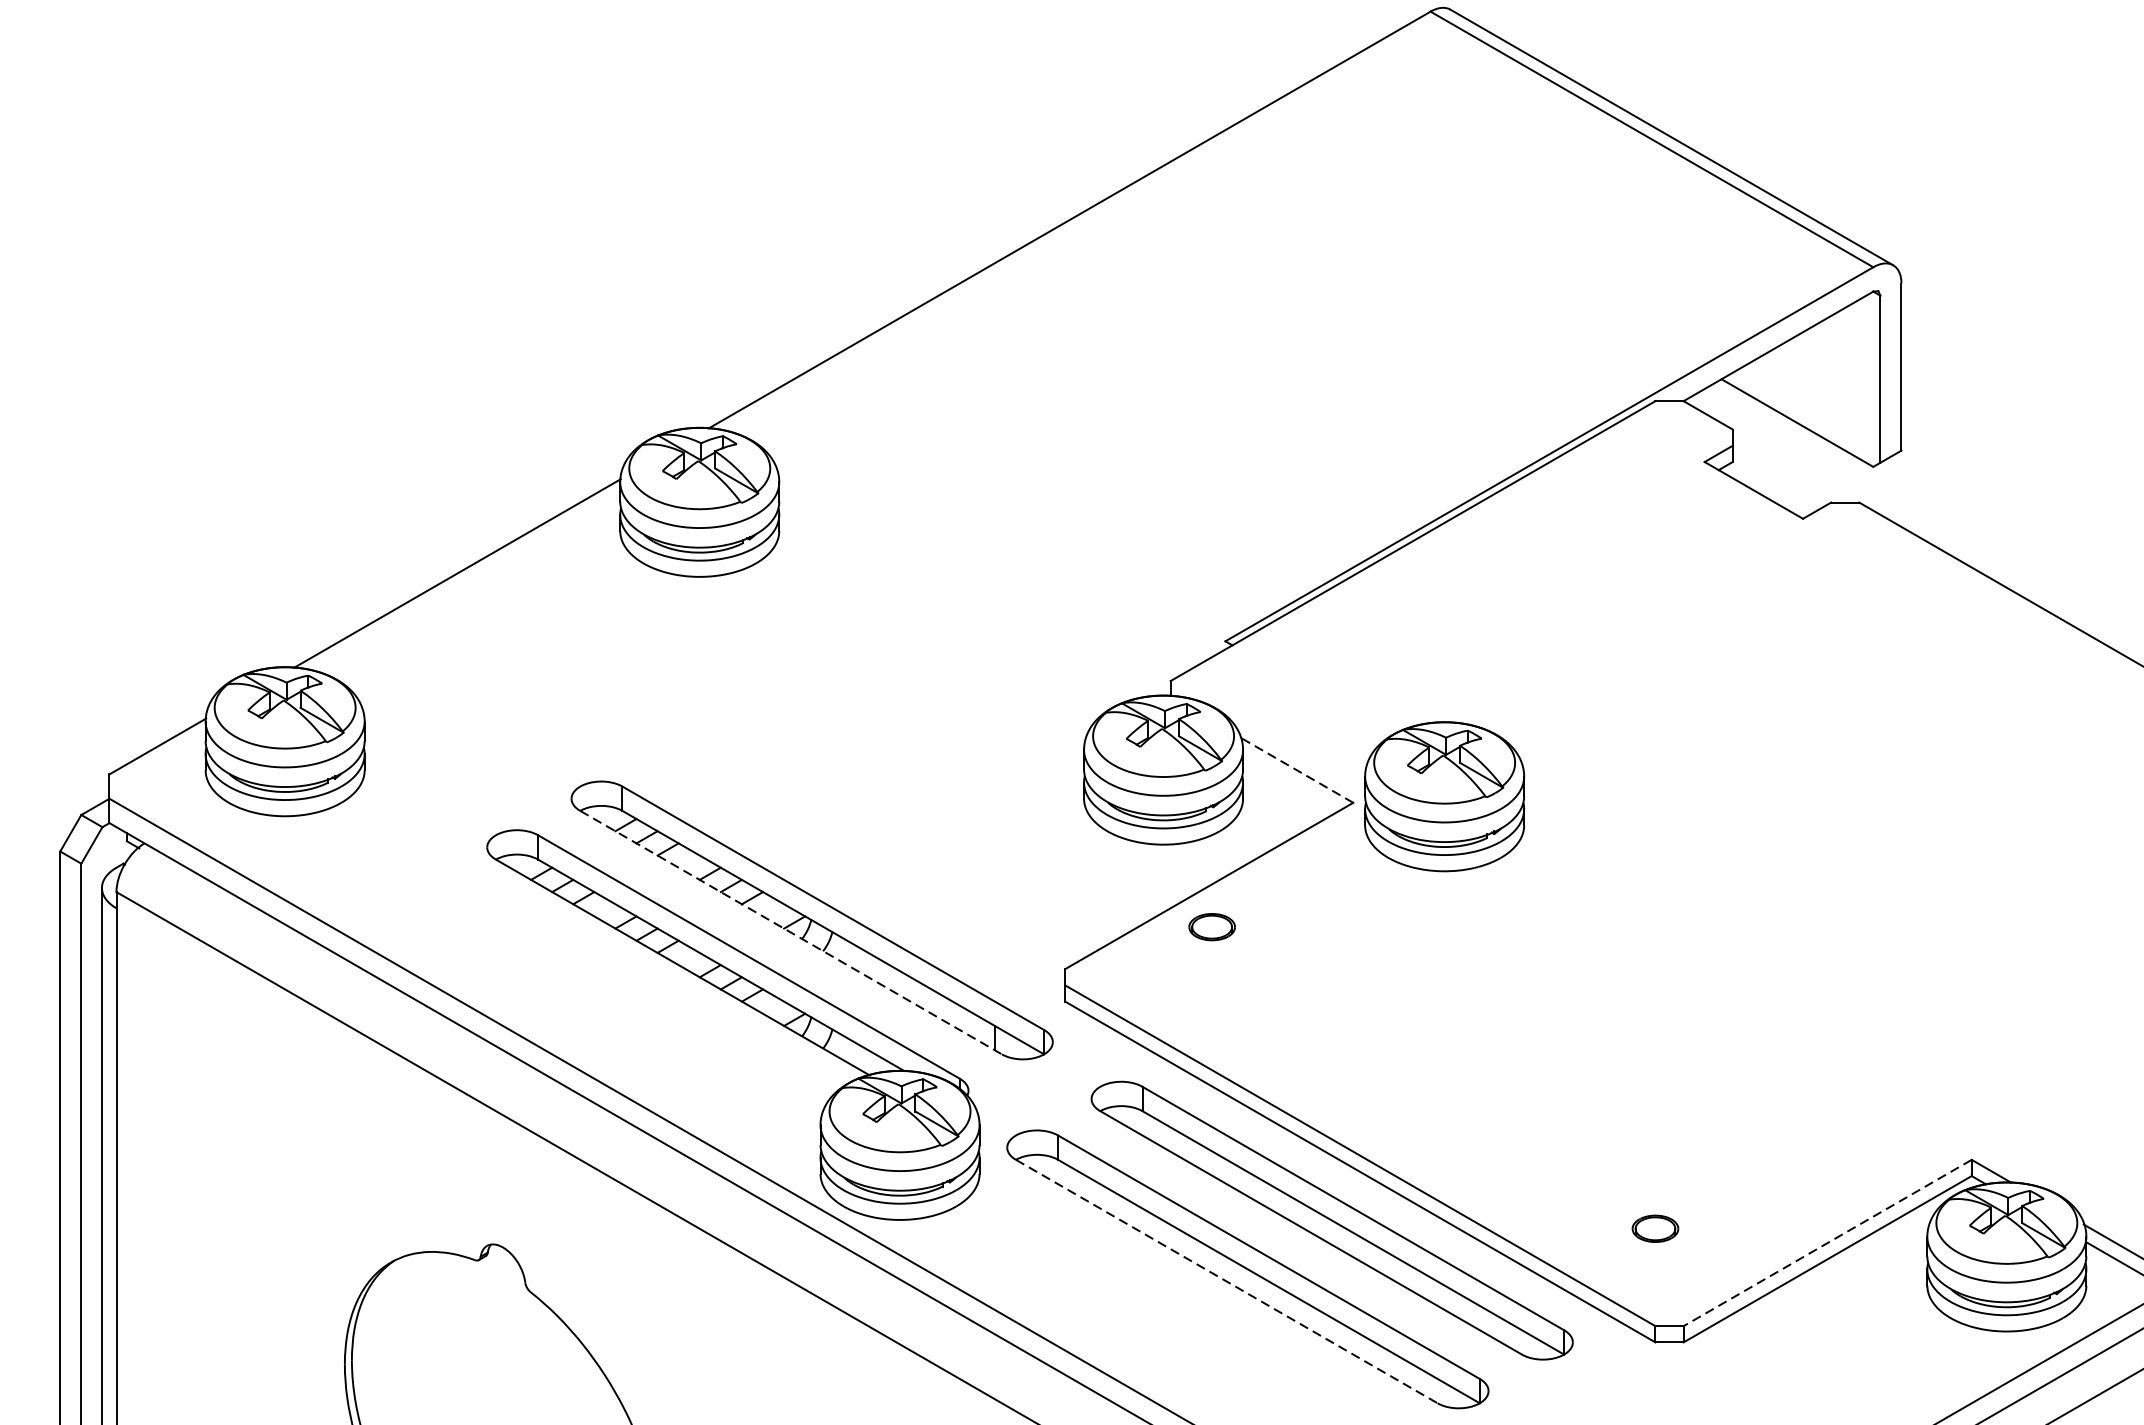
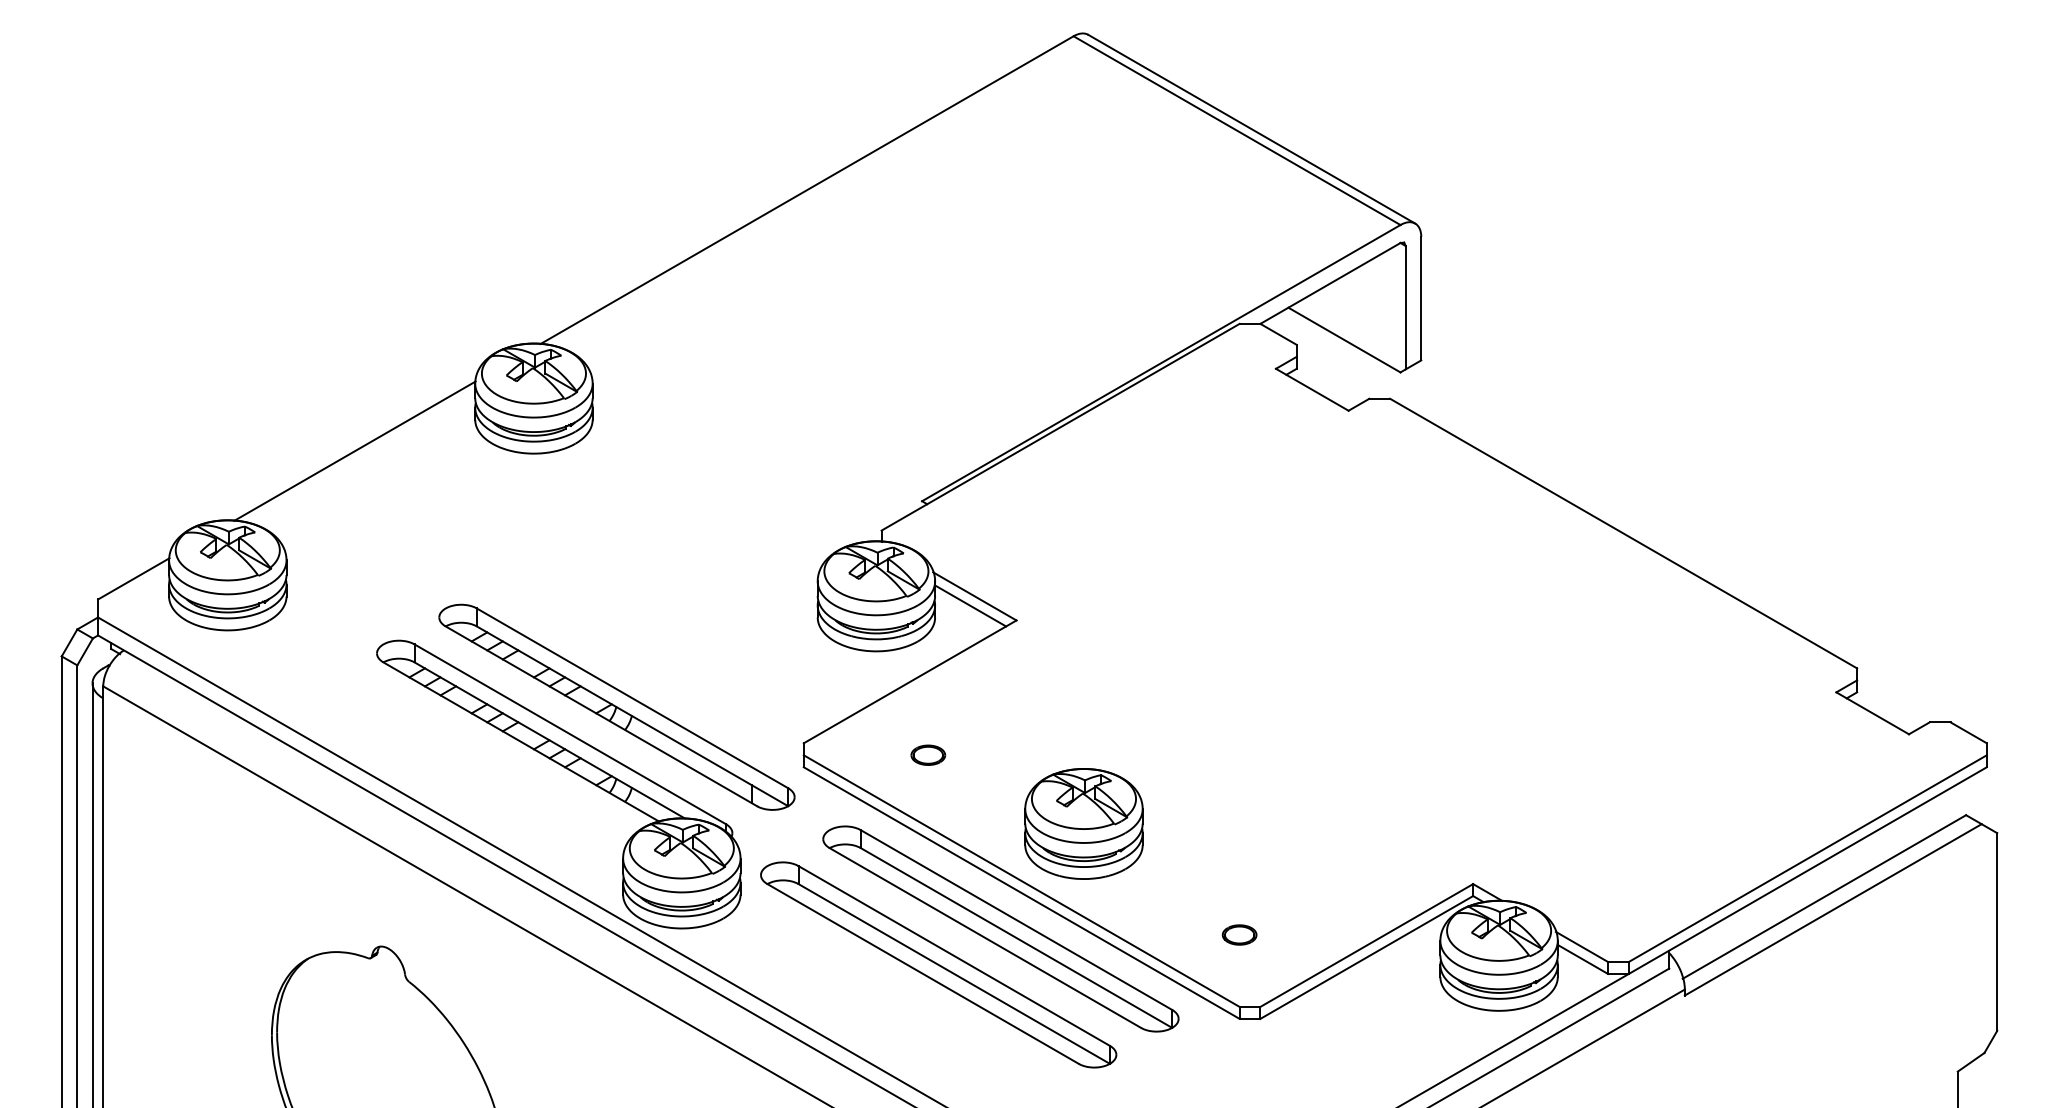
line: (1296, 770) -> (974, 596), dashed -> solid
line: (1290, 782) -> (970, 605), added
part: (1444, 796) -> (1083, 823), moved
part: (1212, 926) -> (928, 754), moved
line: (791, 932) -> (601, 716), dashed -> solid
line: (1827, 1243) -> (1366, 945), dashed -> solid
line: (1227, 1280) -> (923, 973), dashed -> solid

